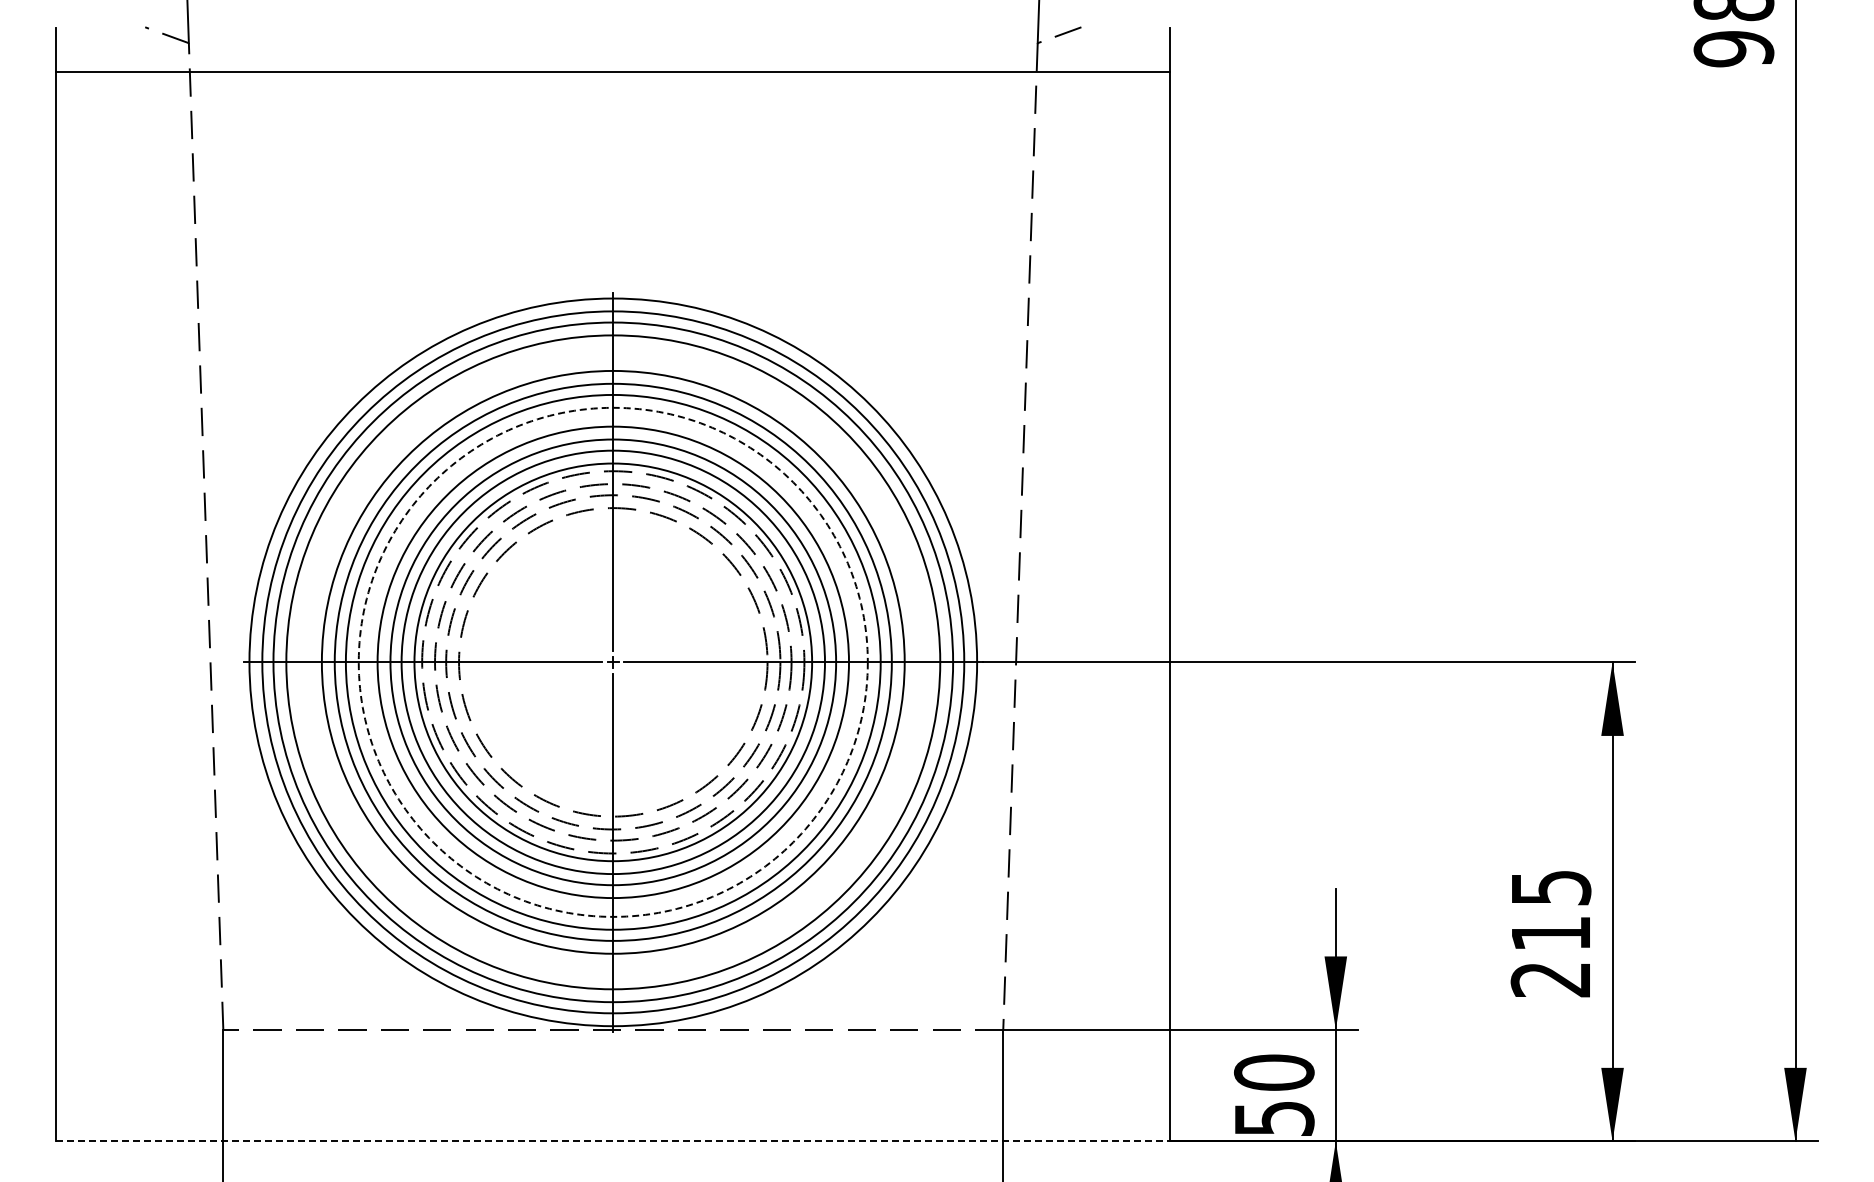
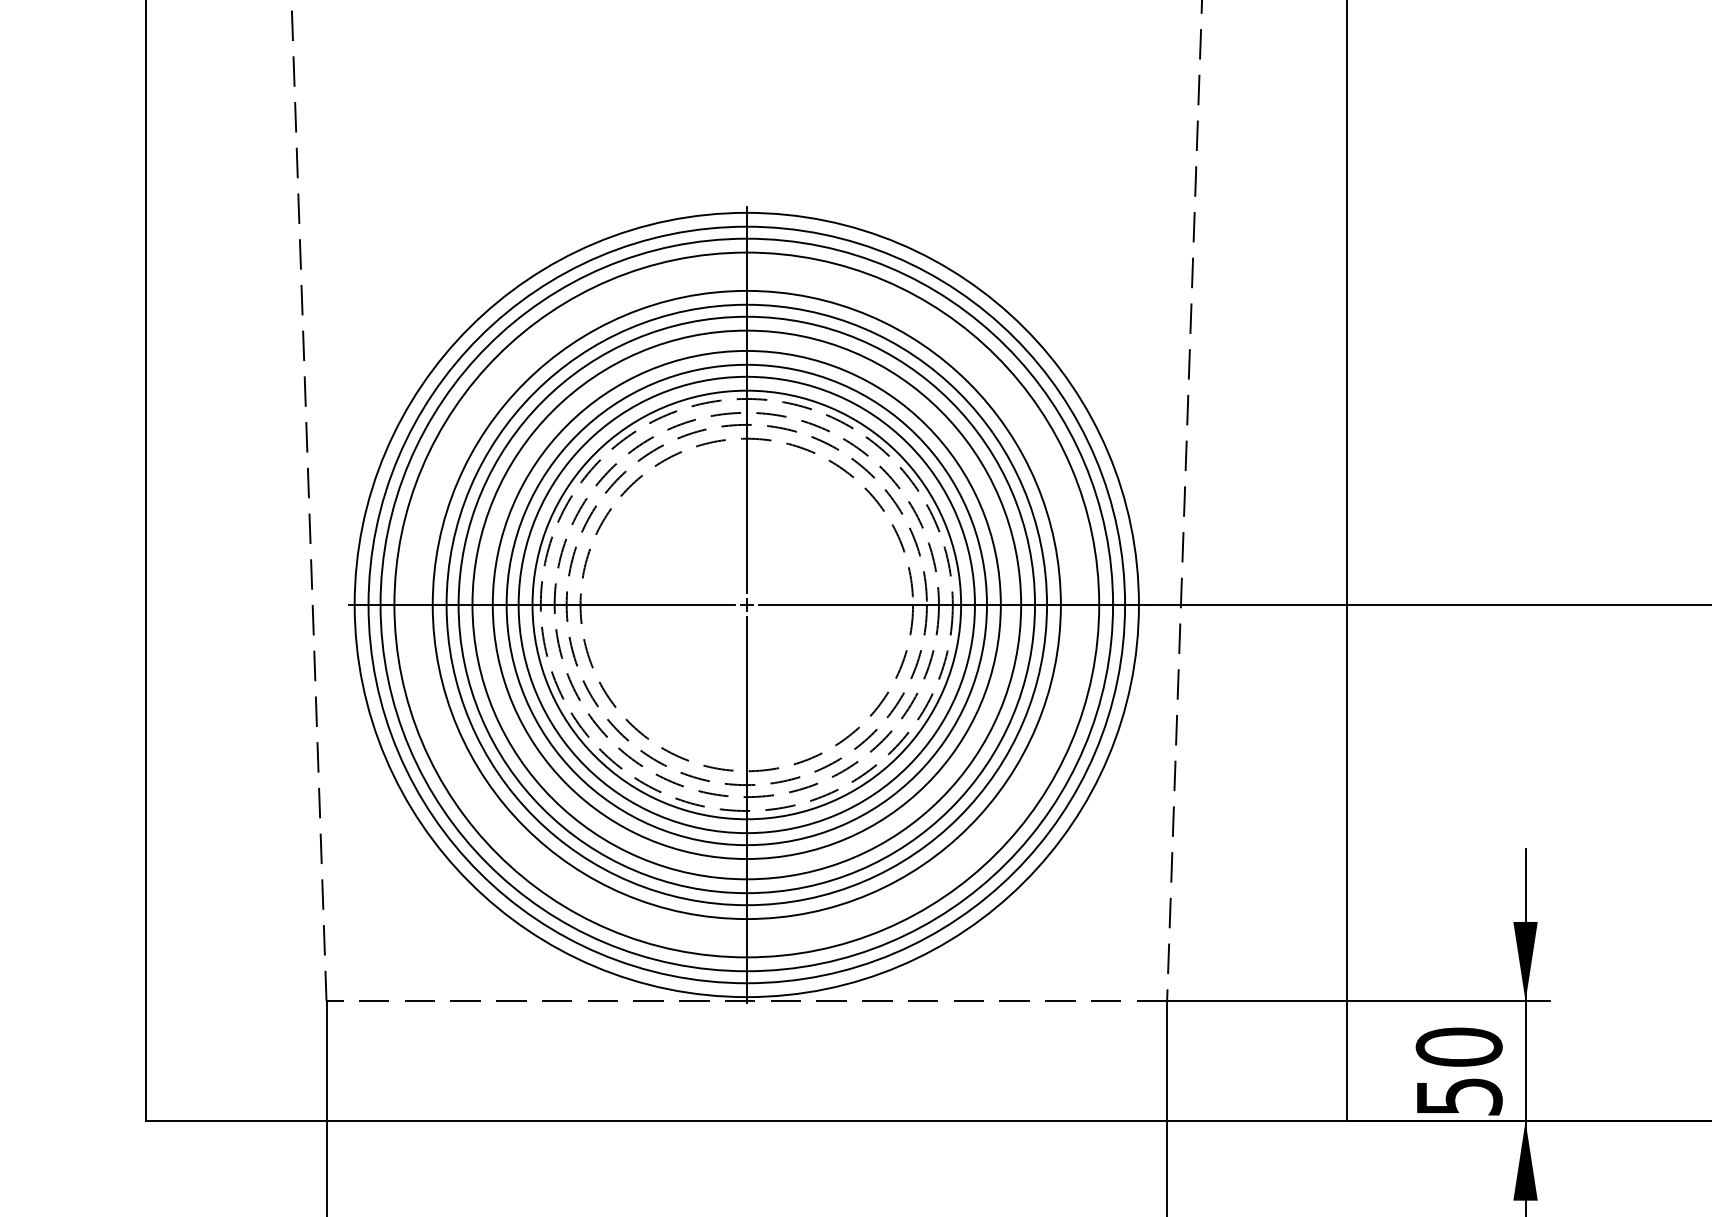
circle: (612, 661) -> (745, 604), dashed -> solid
line: (613, 1141) -> (747, 1121), dashed -> solid

